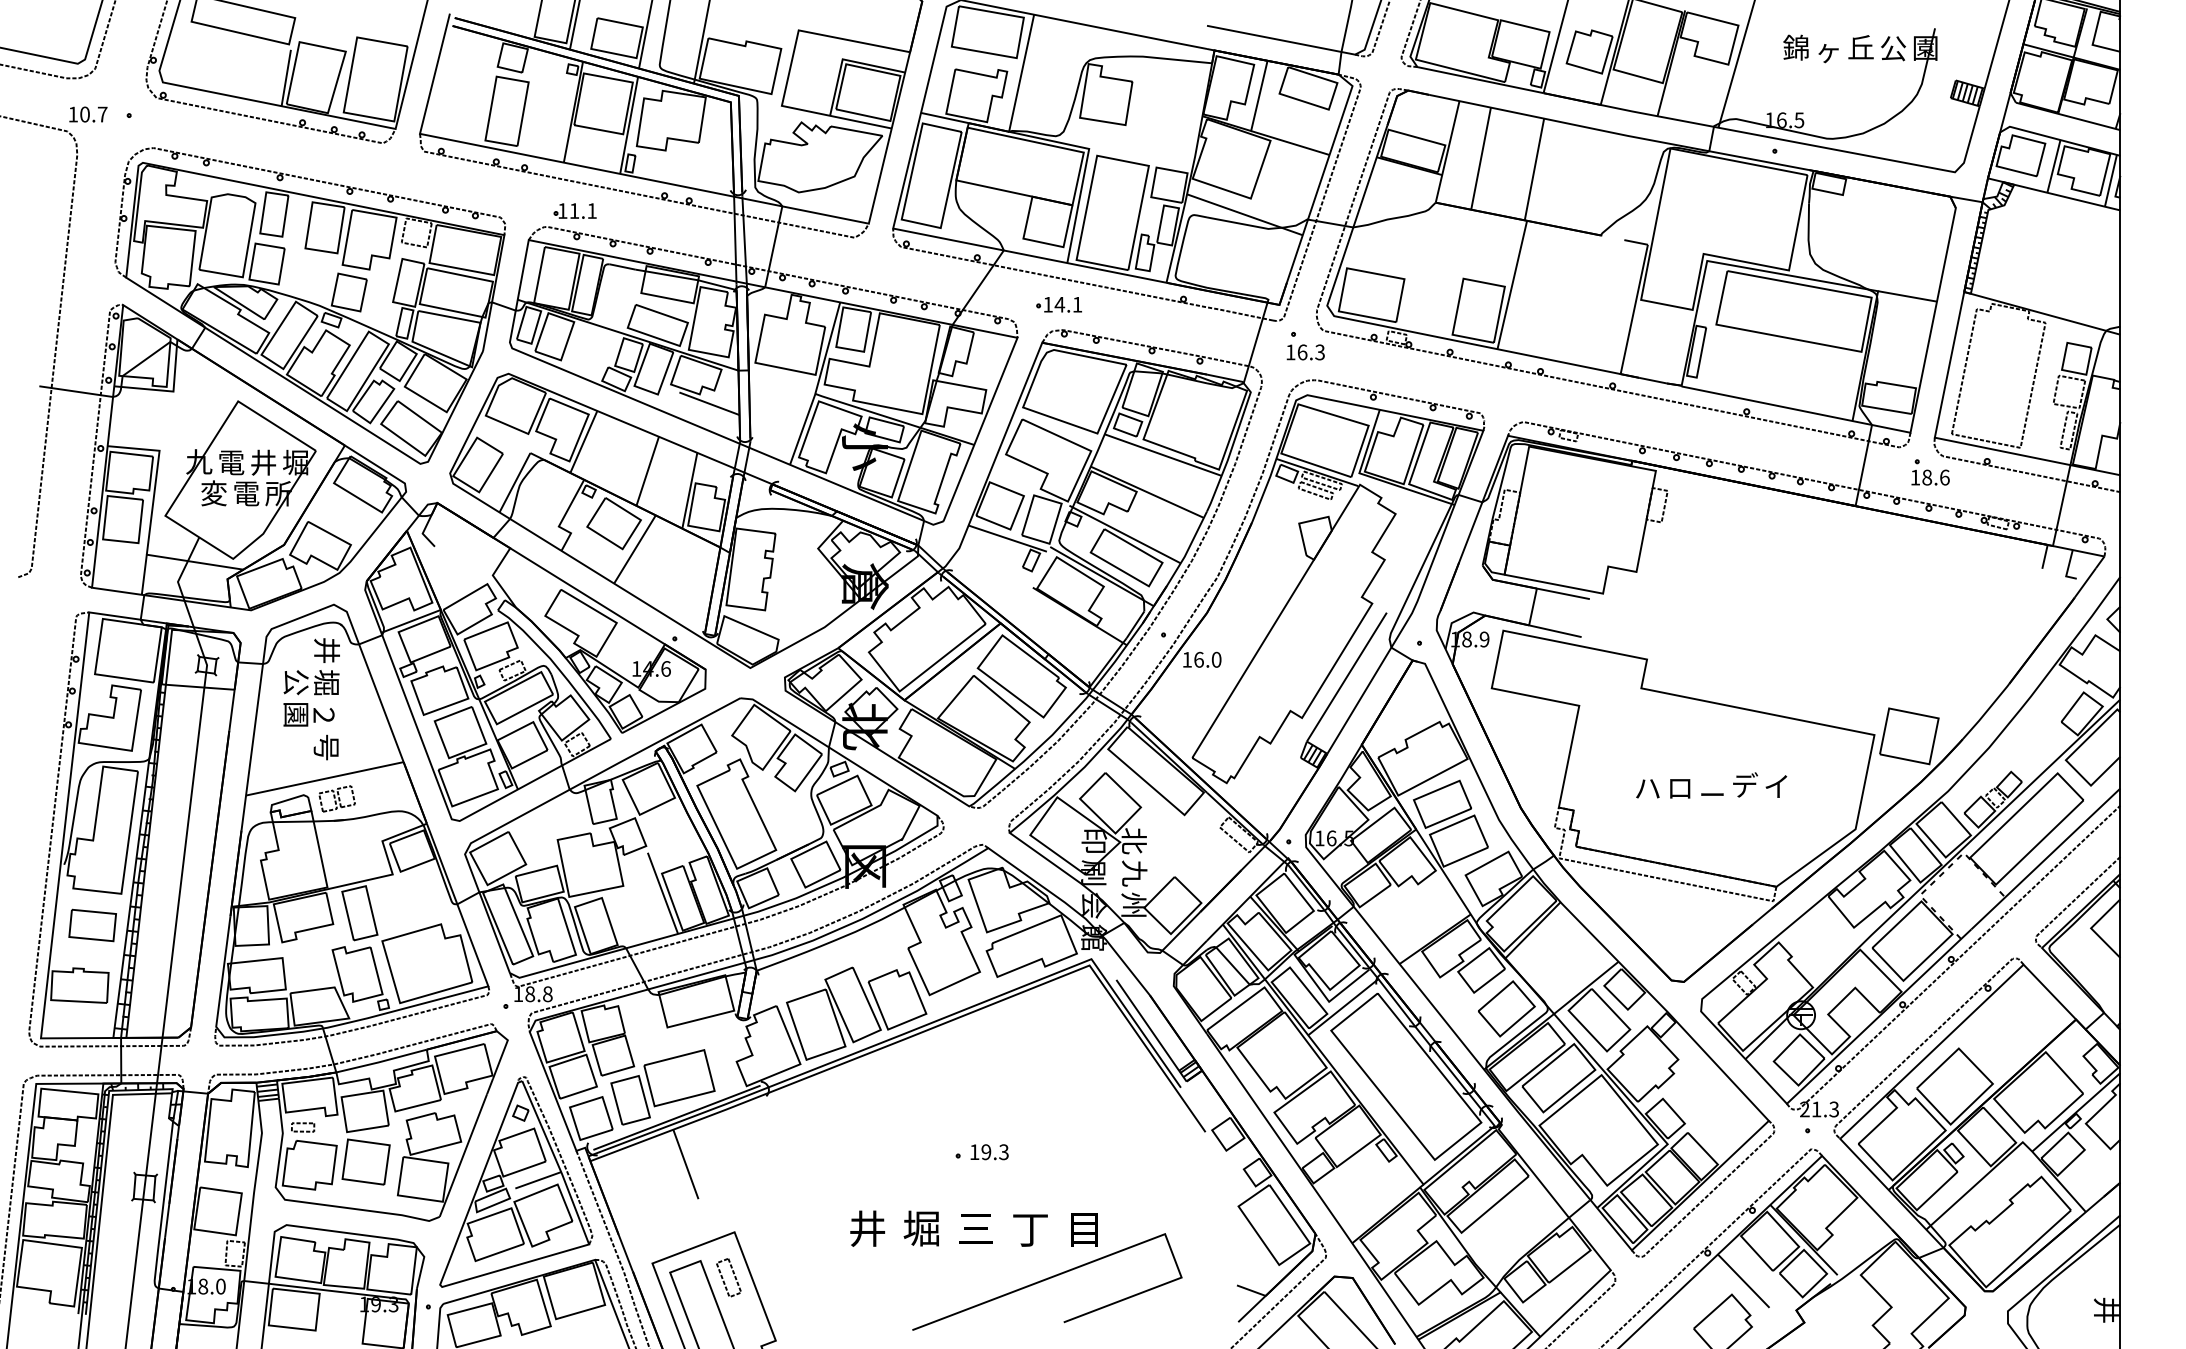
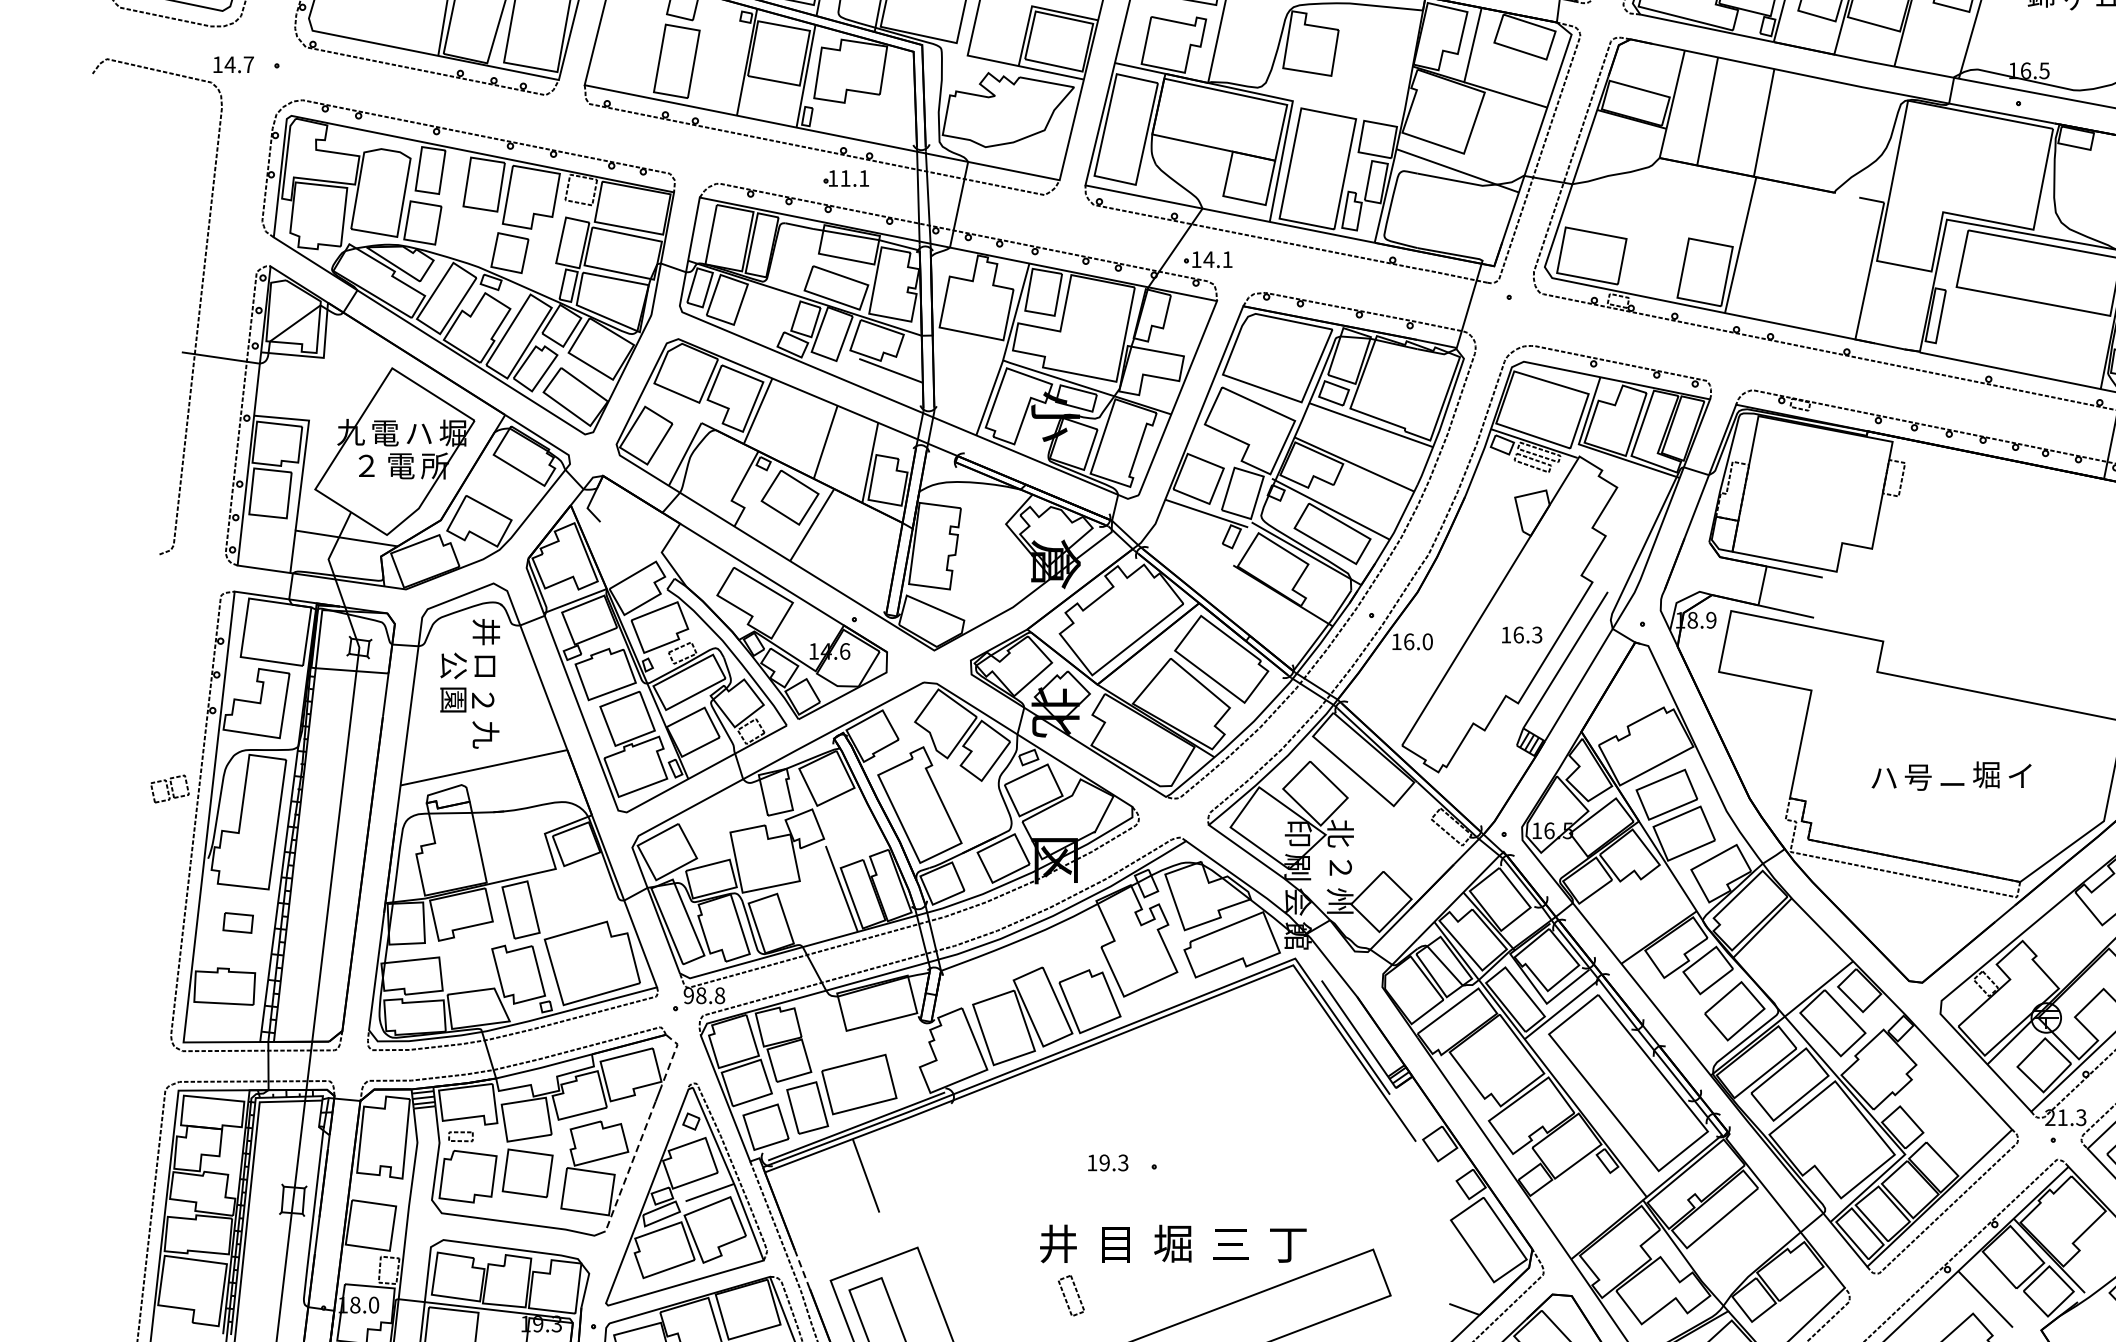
text: (84, 114) -> (229, 64), 10.7 -> 14.7
part: (574, 210) -> (845, 177), moved
part: (1058, 304) -> (1207, 259), moved
text: (1305, 352) -> (1521, 635), moved
text: (263, 462) -> (419, 432), 井 -> ハ
text: (213, 493) -> (366, 465), 変 -> ２
text: (326, 682) -> (485, 665), 堀 -> ロ
text: (326, 747) -> (485, 734), 号 -> 九
text: (1744, 785) -> (1986, 774), デ -> 堀
text: (1679, 787) -> (1917, 776), ロ -> 号
part: (336, 798) -> (169, 788), moved
text: (1134, 873) -> (1340, 867), 九 -> ２
part: (92, 925) -> (238, 922), size x0.6
text: (518, 994) -> (688, 996), 18.8 -> 98.8
line: (503, 1052) -> (673, 1057), solid -> dashed
text: (989, 1152) -> (1108, 1163), moved
line: (463, 1155) -> (630, 1166), solid -> dashed
text: (920, 1228) -> (1114, 1243), 堀 -> 目
text: (975, 1228) -> (1172, 1243), 三 -> 堀
text: (1084, 1229) -> (1287, 1244), 目 -> 丁
text: (1030, 1230) -> (1230, 1245), 丁 -> 三
line: (625, 1253) -> (802, 1270), solid -> dashed
part: (728, 1277) -> (1070, 1295), moved

